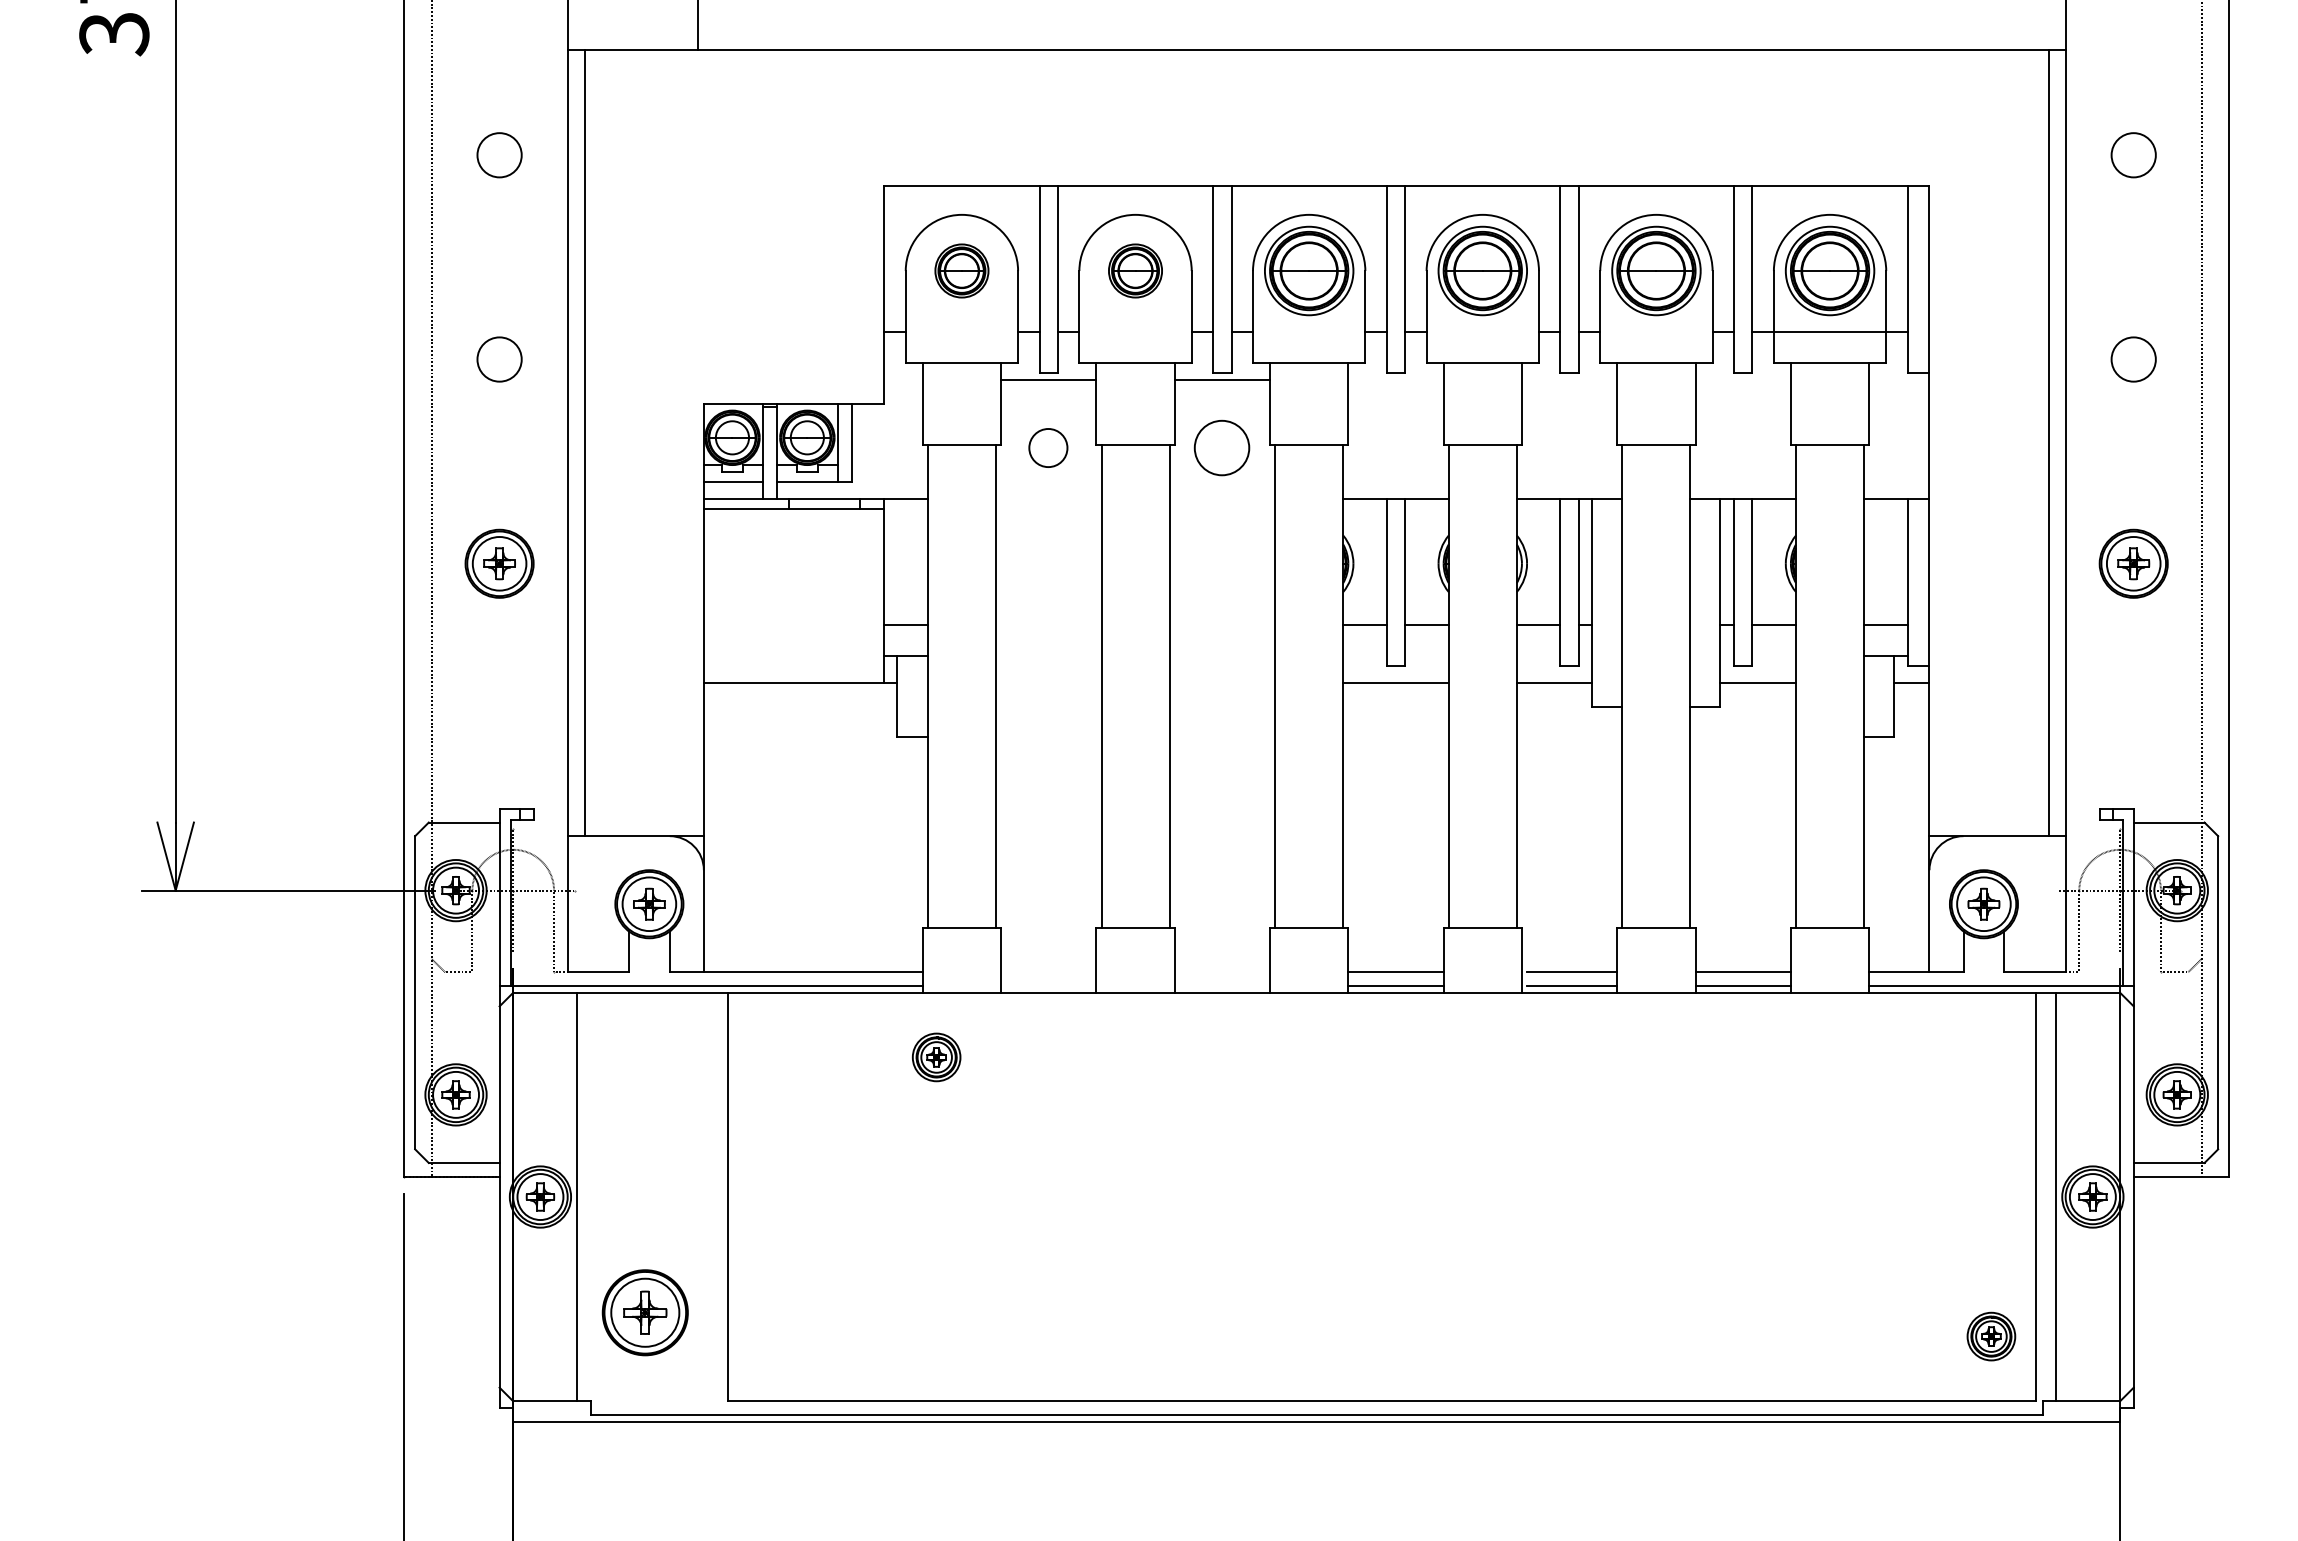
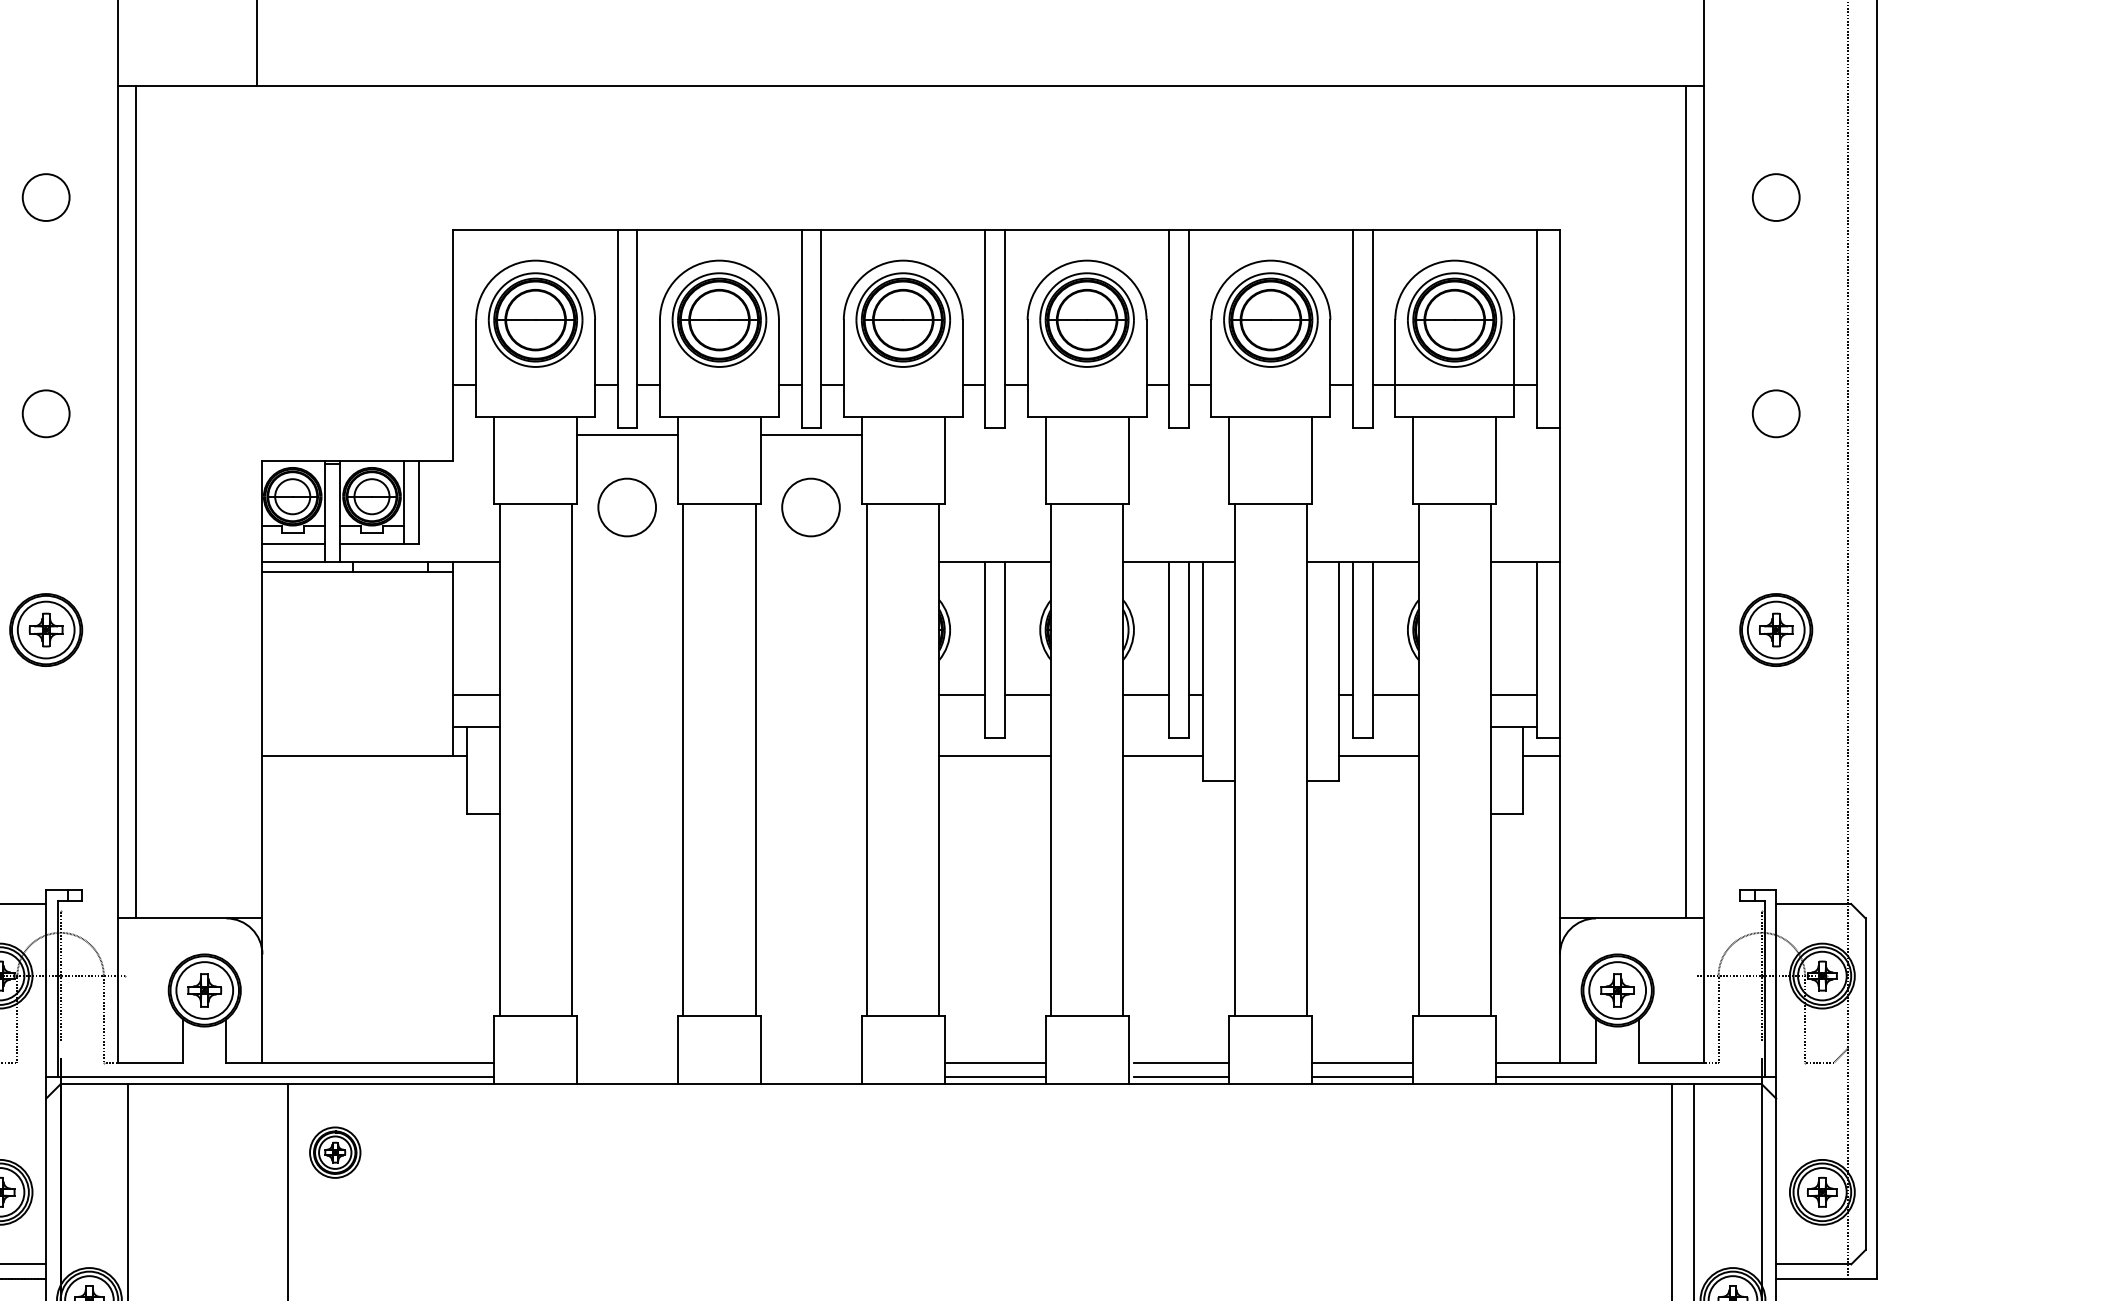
part: (961, 270) -> (535, 319), size x1.67
part: (1135, 270) -> (719, 319), size x1.67
circle: (1048, 447) -> (627, 506), size x1.43
part: (936, 1057) -> (335, 1152), moved

